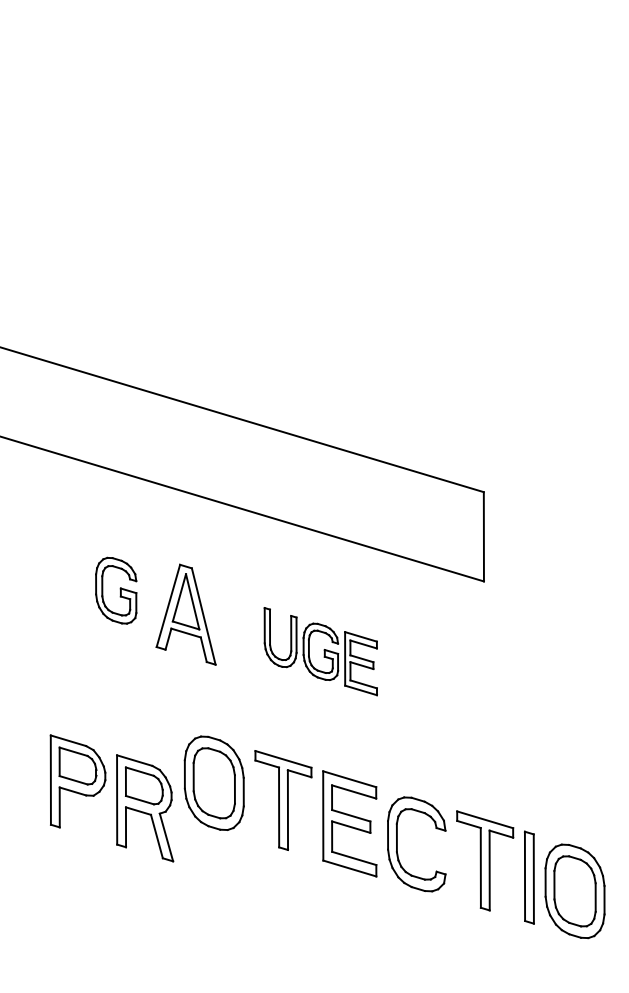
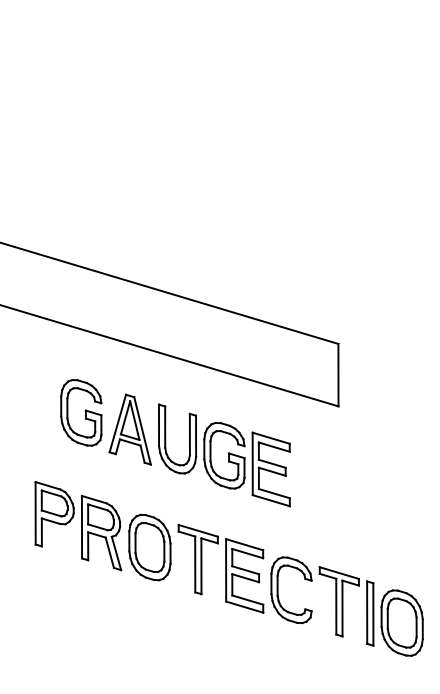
part: (116, 590) -> (81, 412), size x1.43
part: (320, 651) -> (224, 455), size x1.67
part: (112, 798) -> (78, 526), moved

